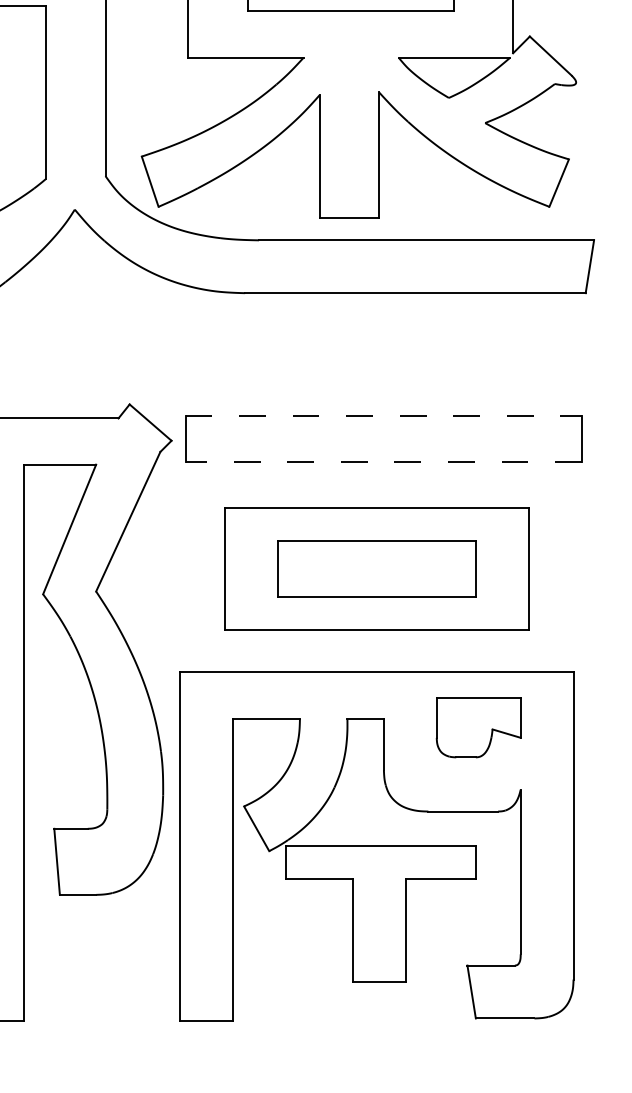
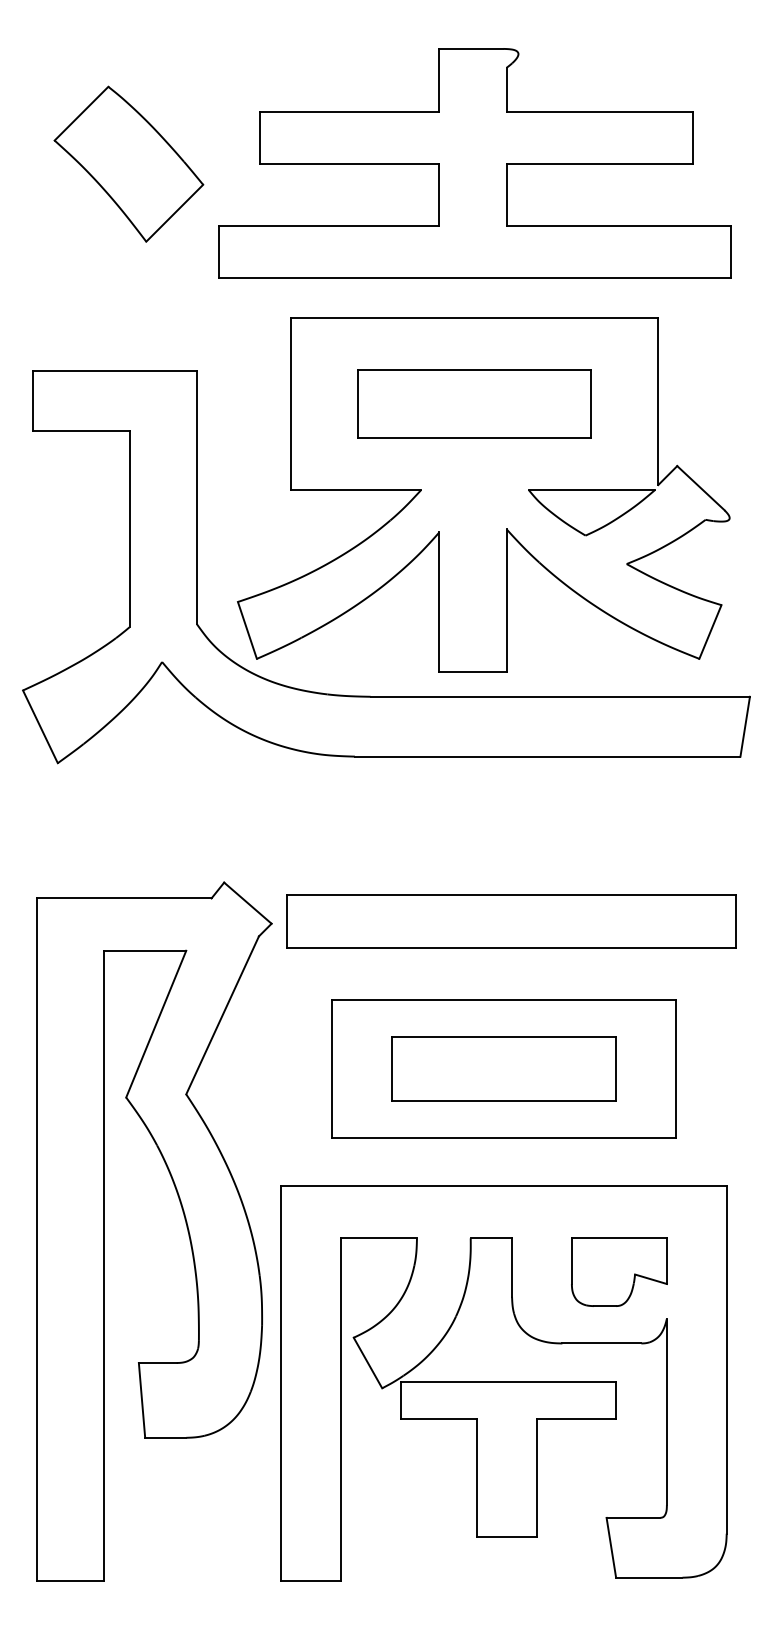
line: (384, 415) -> (512, 895), dashed -> solid
line: (383, 461) -> (511, 947), dashed -> solid
part: (478, 726) -> (619, 1271), moved

